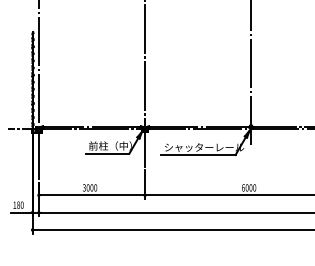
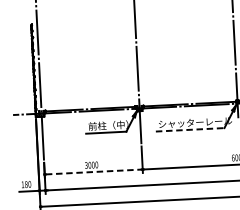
line: (198, 155) -> (190, 130), solid -> dashed
line: (91, 195) -> (93, 172), solid -> dashed

